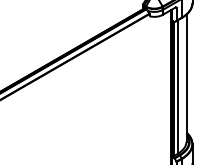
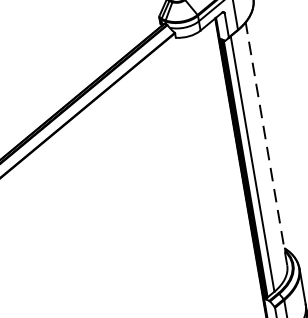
line: (186, 78) -> (266, 144), solid -> dashed

